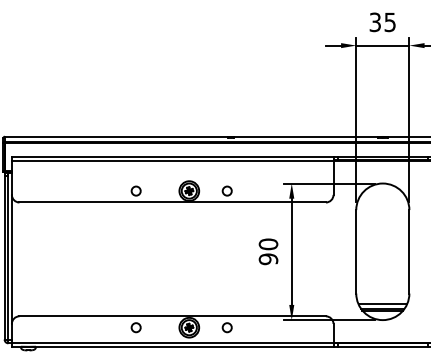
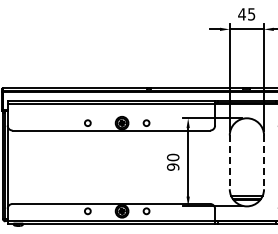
text: (374, 22) -> (241, 14), 35 -> 45
line: (355, 252) -> (229, 162), solid -> dashed
line: (410, 252) -> (264, 162), solid -> dashed

